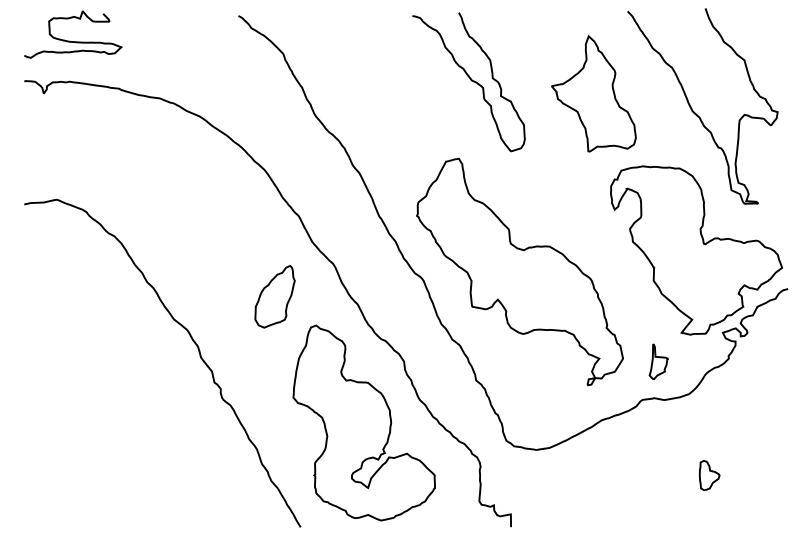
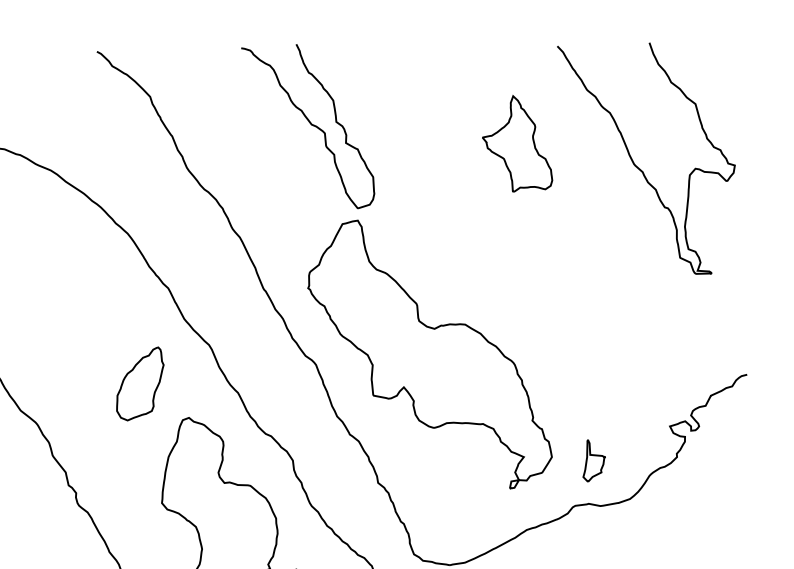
curve: (470, 80) -> (309, 124), moved
part: (593, 93) -> (516, 143), size x0.7
part: (696, 250) -> (638, 329), removed

